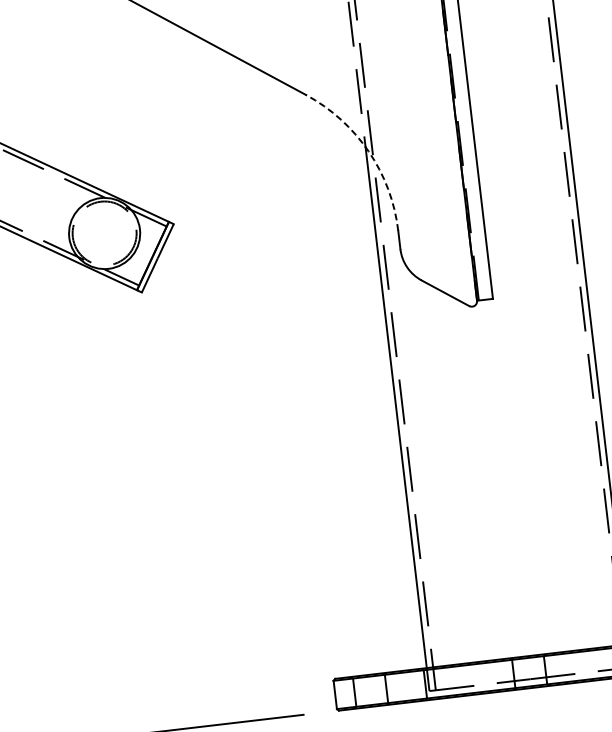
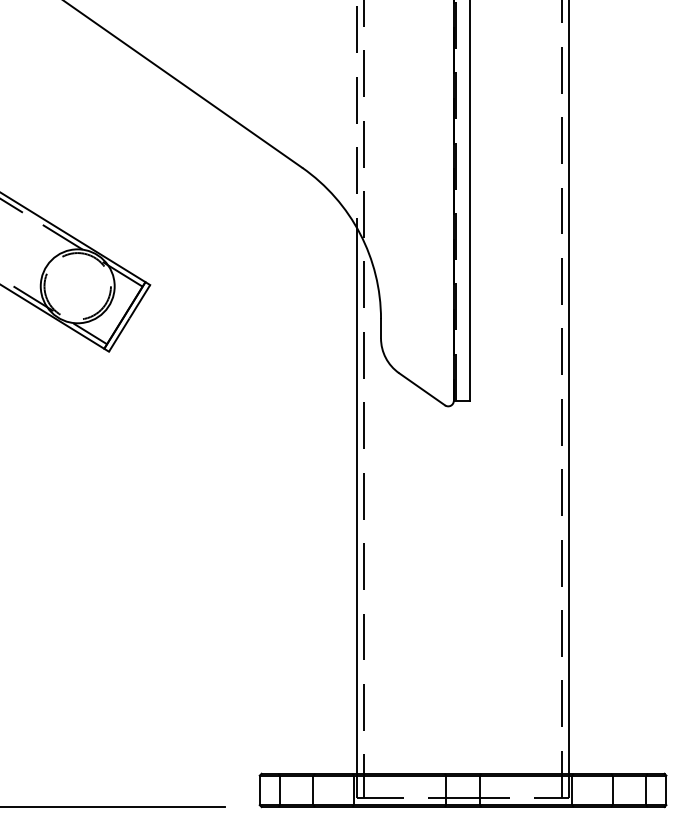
arc: (369, 151) -> (360, 233), dashed -> solid

